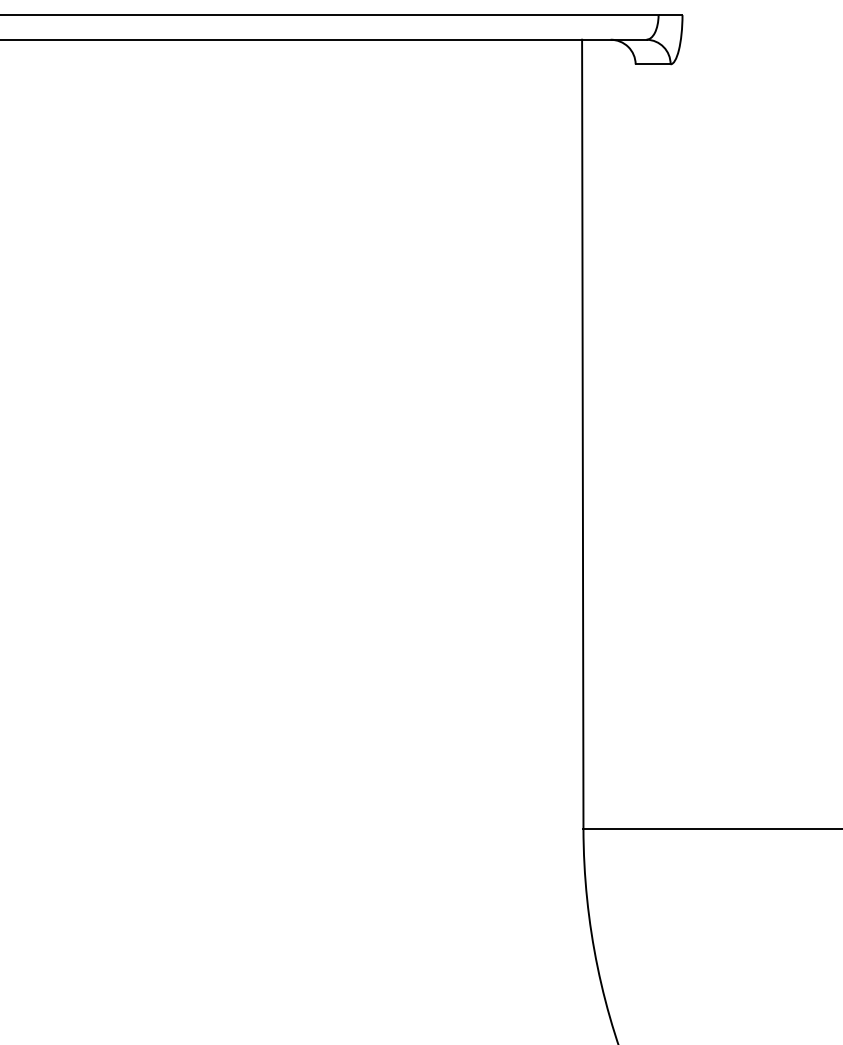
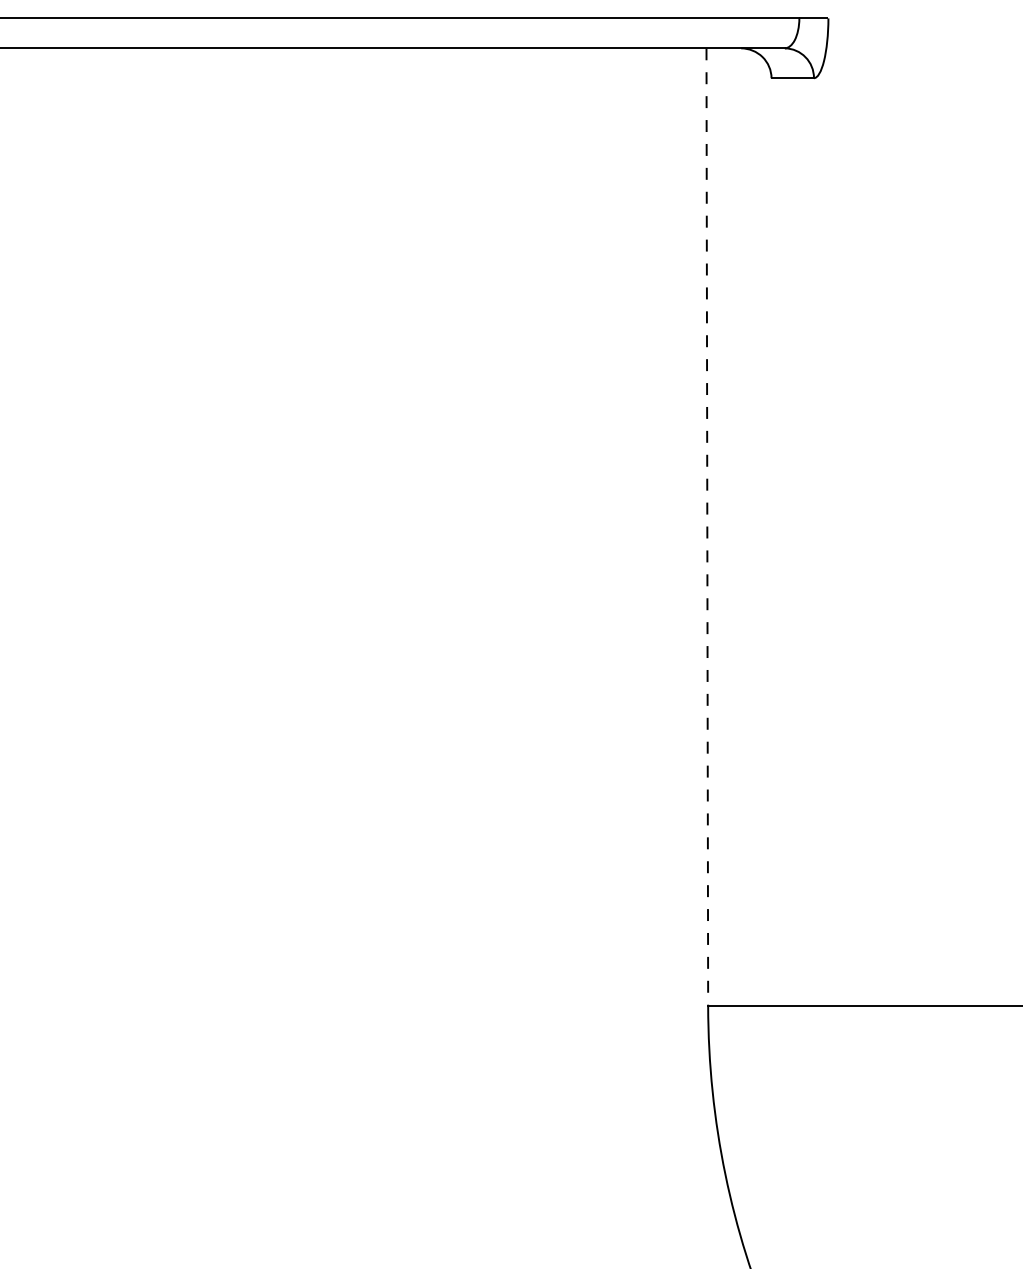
line: (582, 434) -> (707, 527), solid -> dashed

